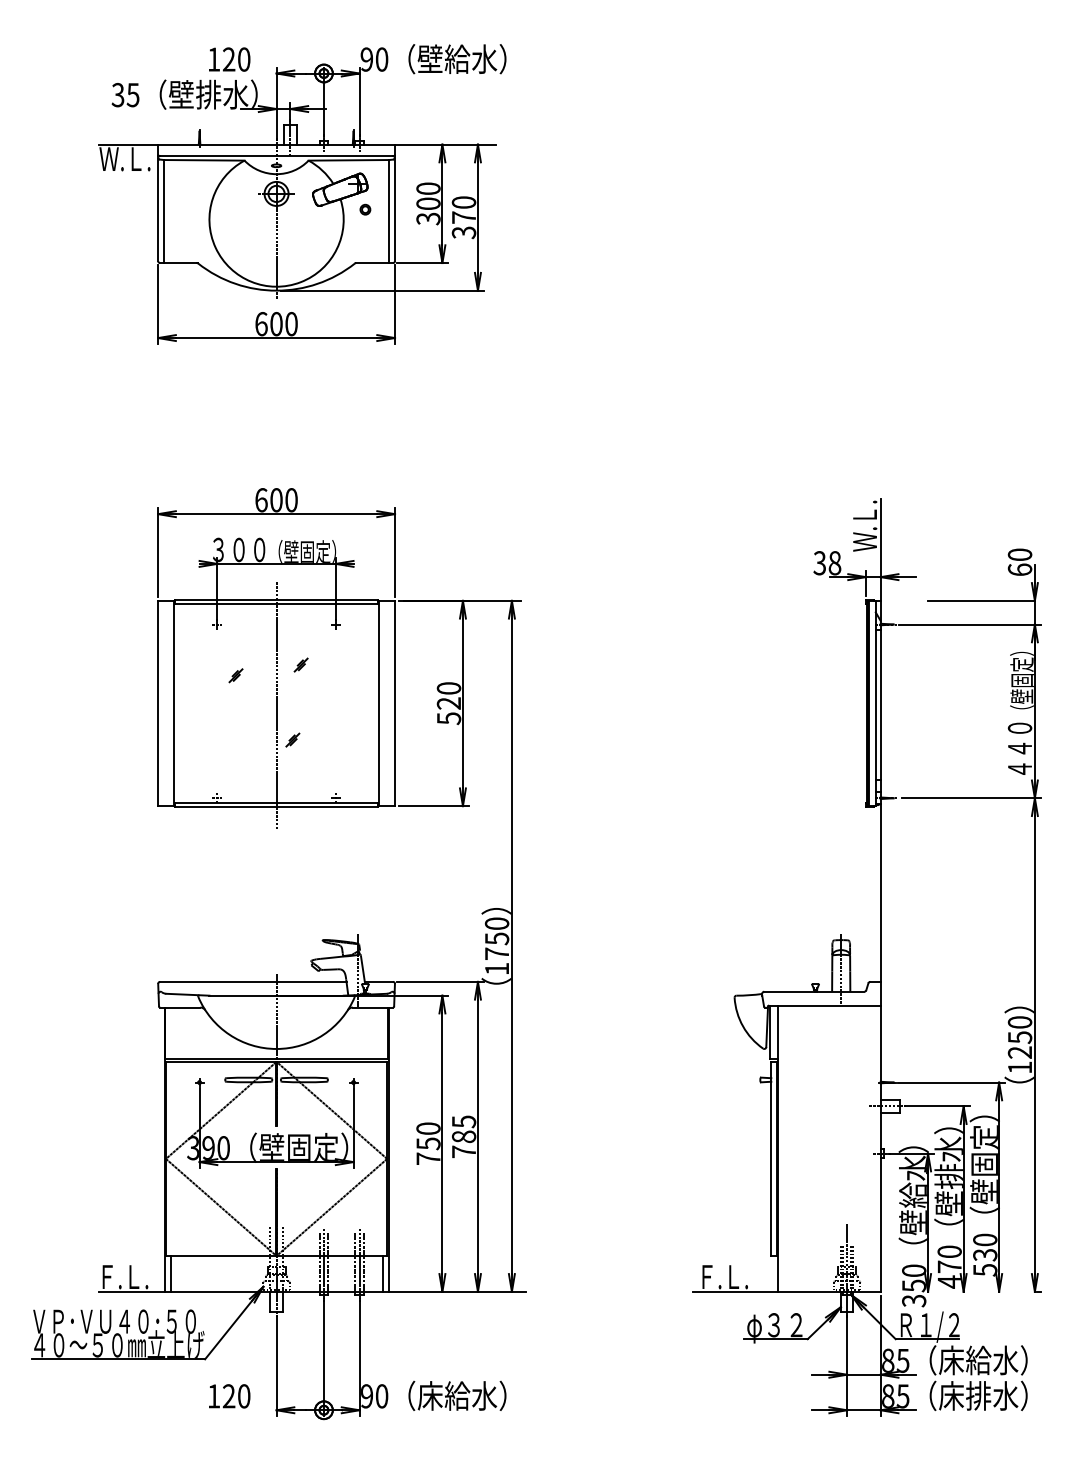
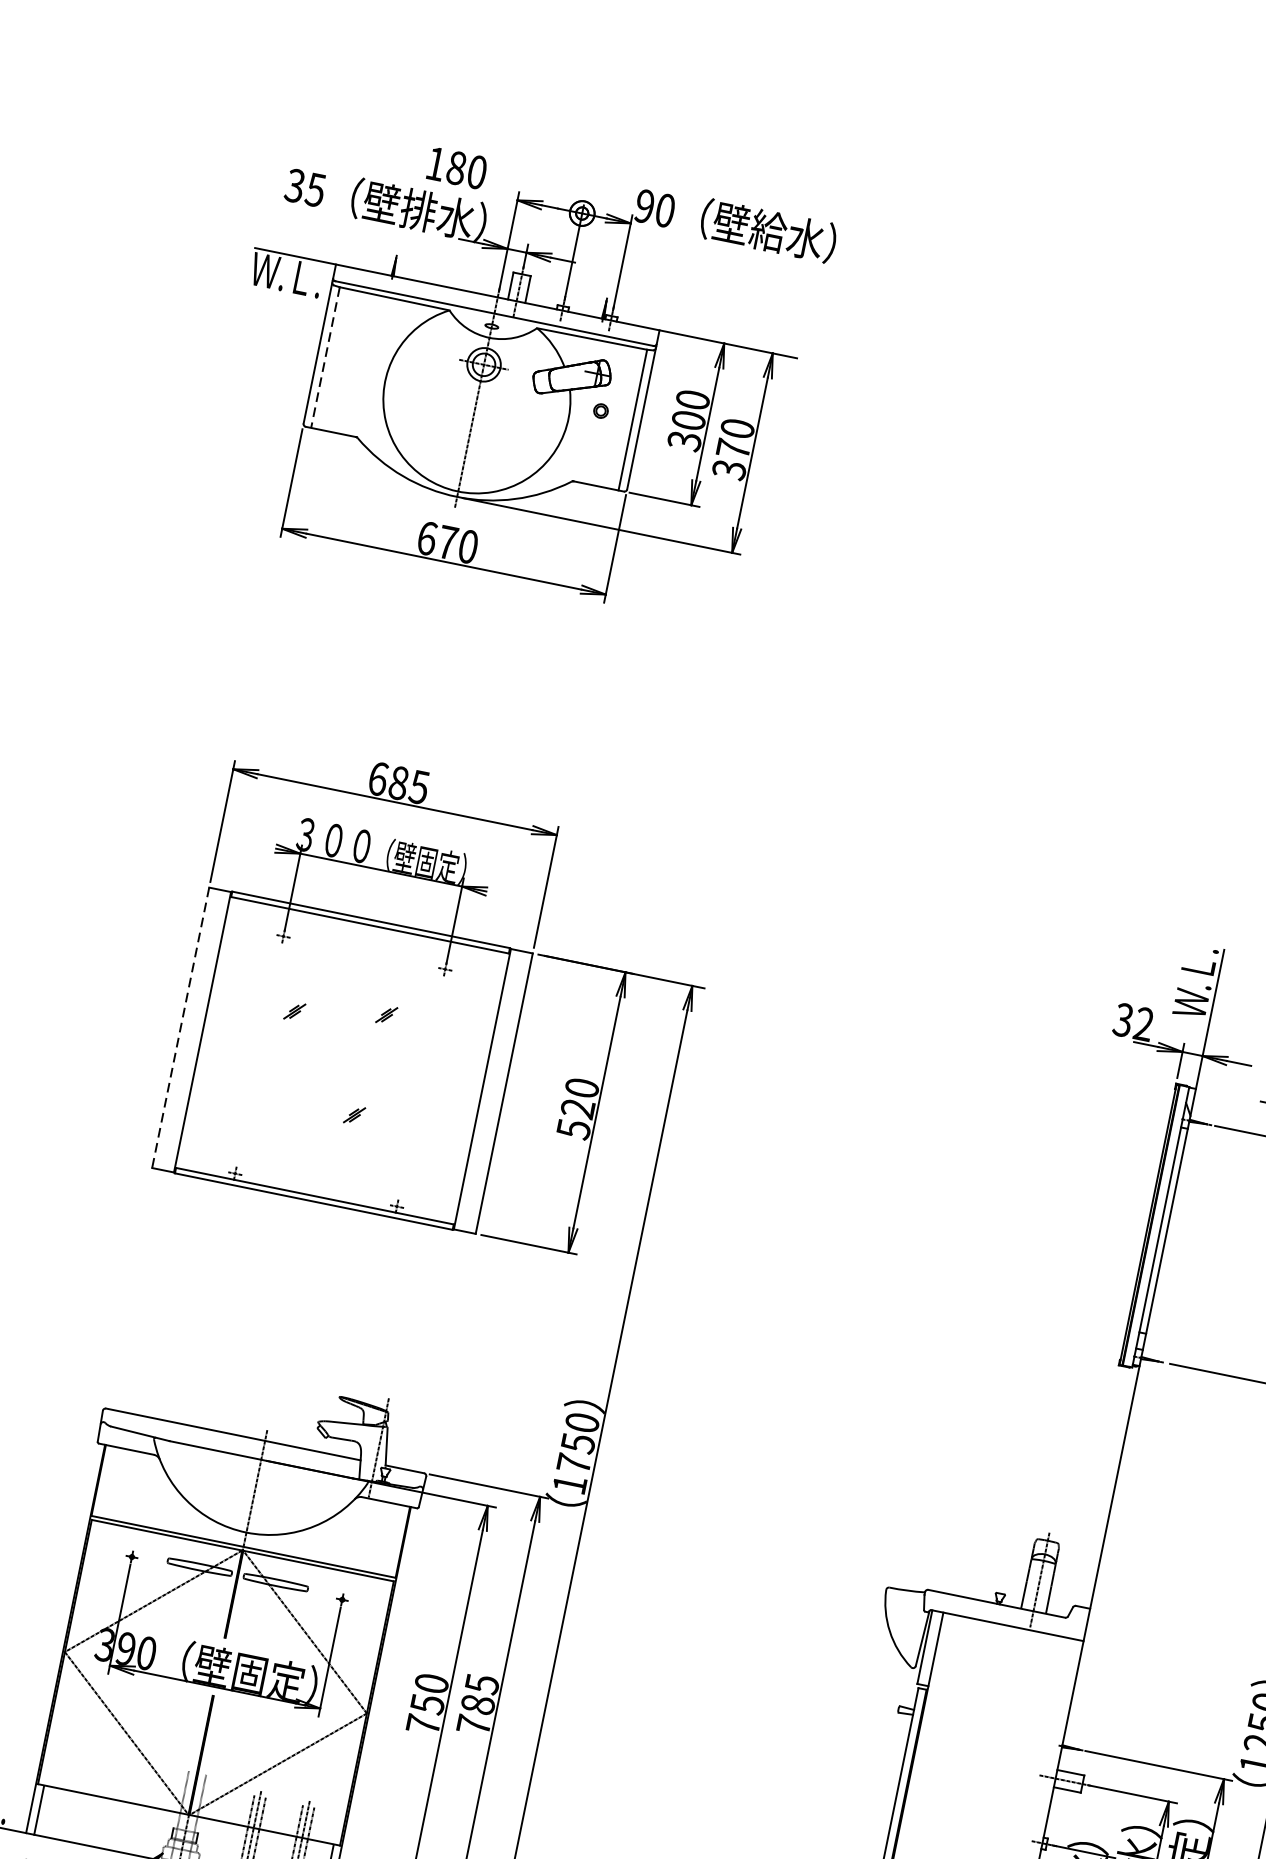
text: (228, 59) -> (455, 167), 120 -> 180
line: (164, 211) -> (326, 357), solid -> dashed
text: (276, 324) -> (447, 543), 600 -> 670
text: (283, 500) -> (408, 785), 600 -> 685
text: (834, 563) -> (1143, 1024), 38 -> 32
line: (158, 703) -> (181, 1027), solid -> dashed
line: (276, 706) -> (341, 1064), removed

